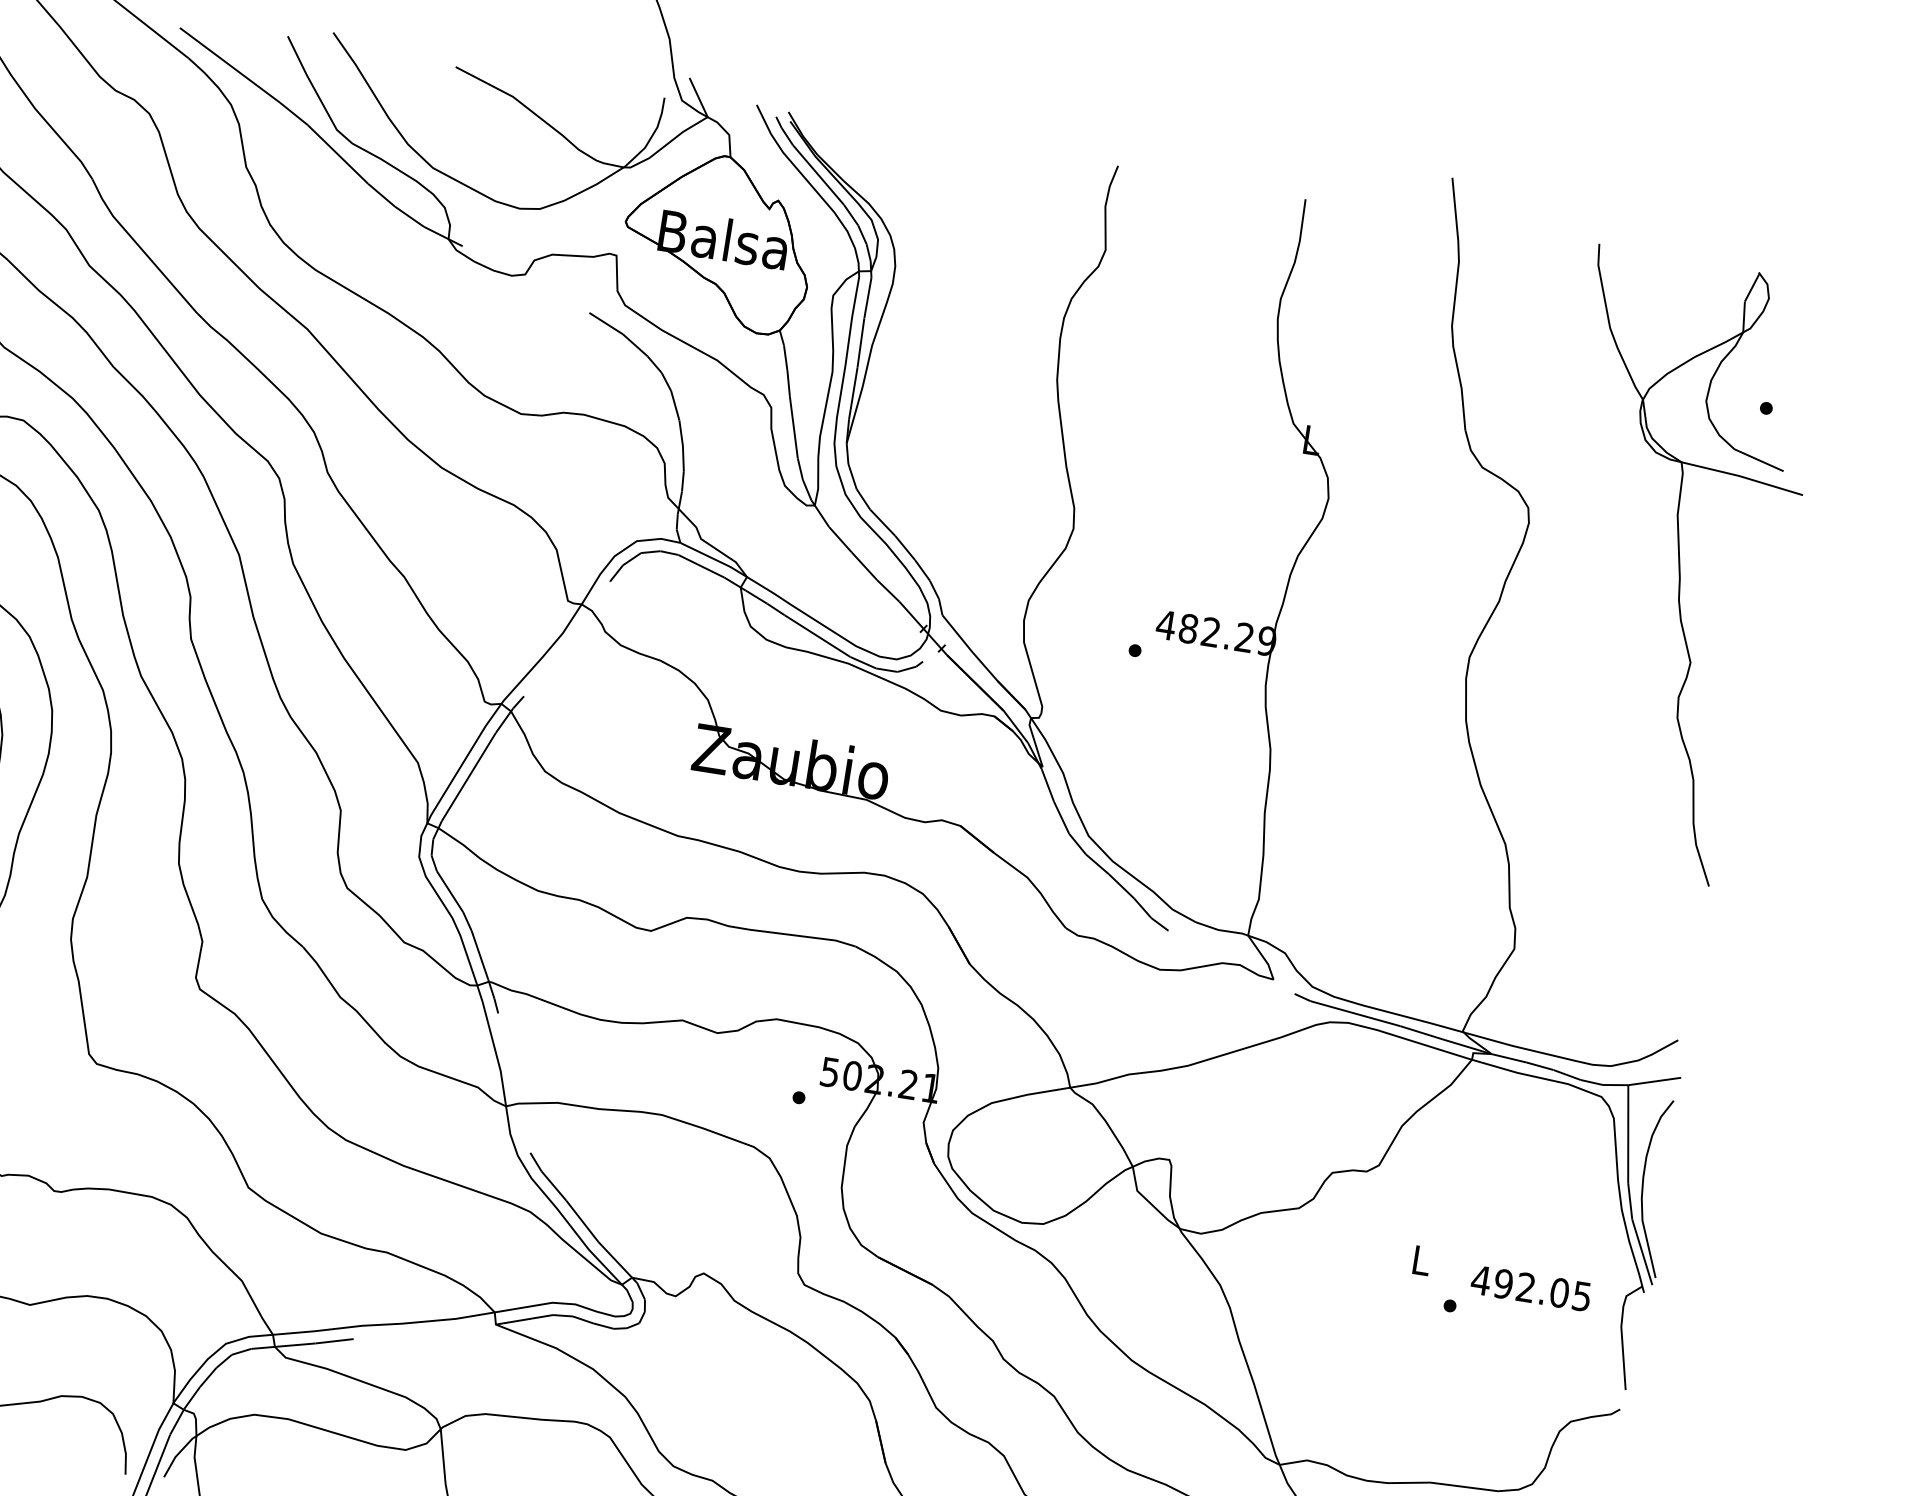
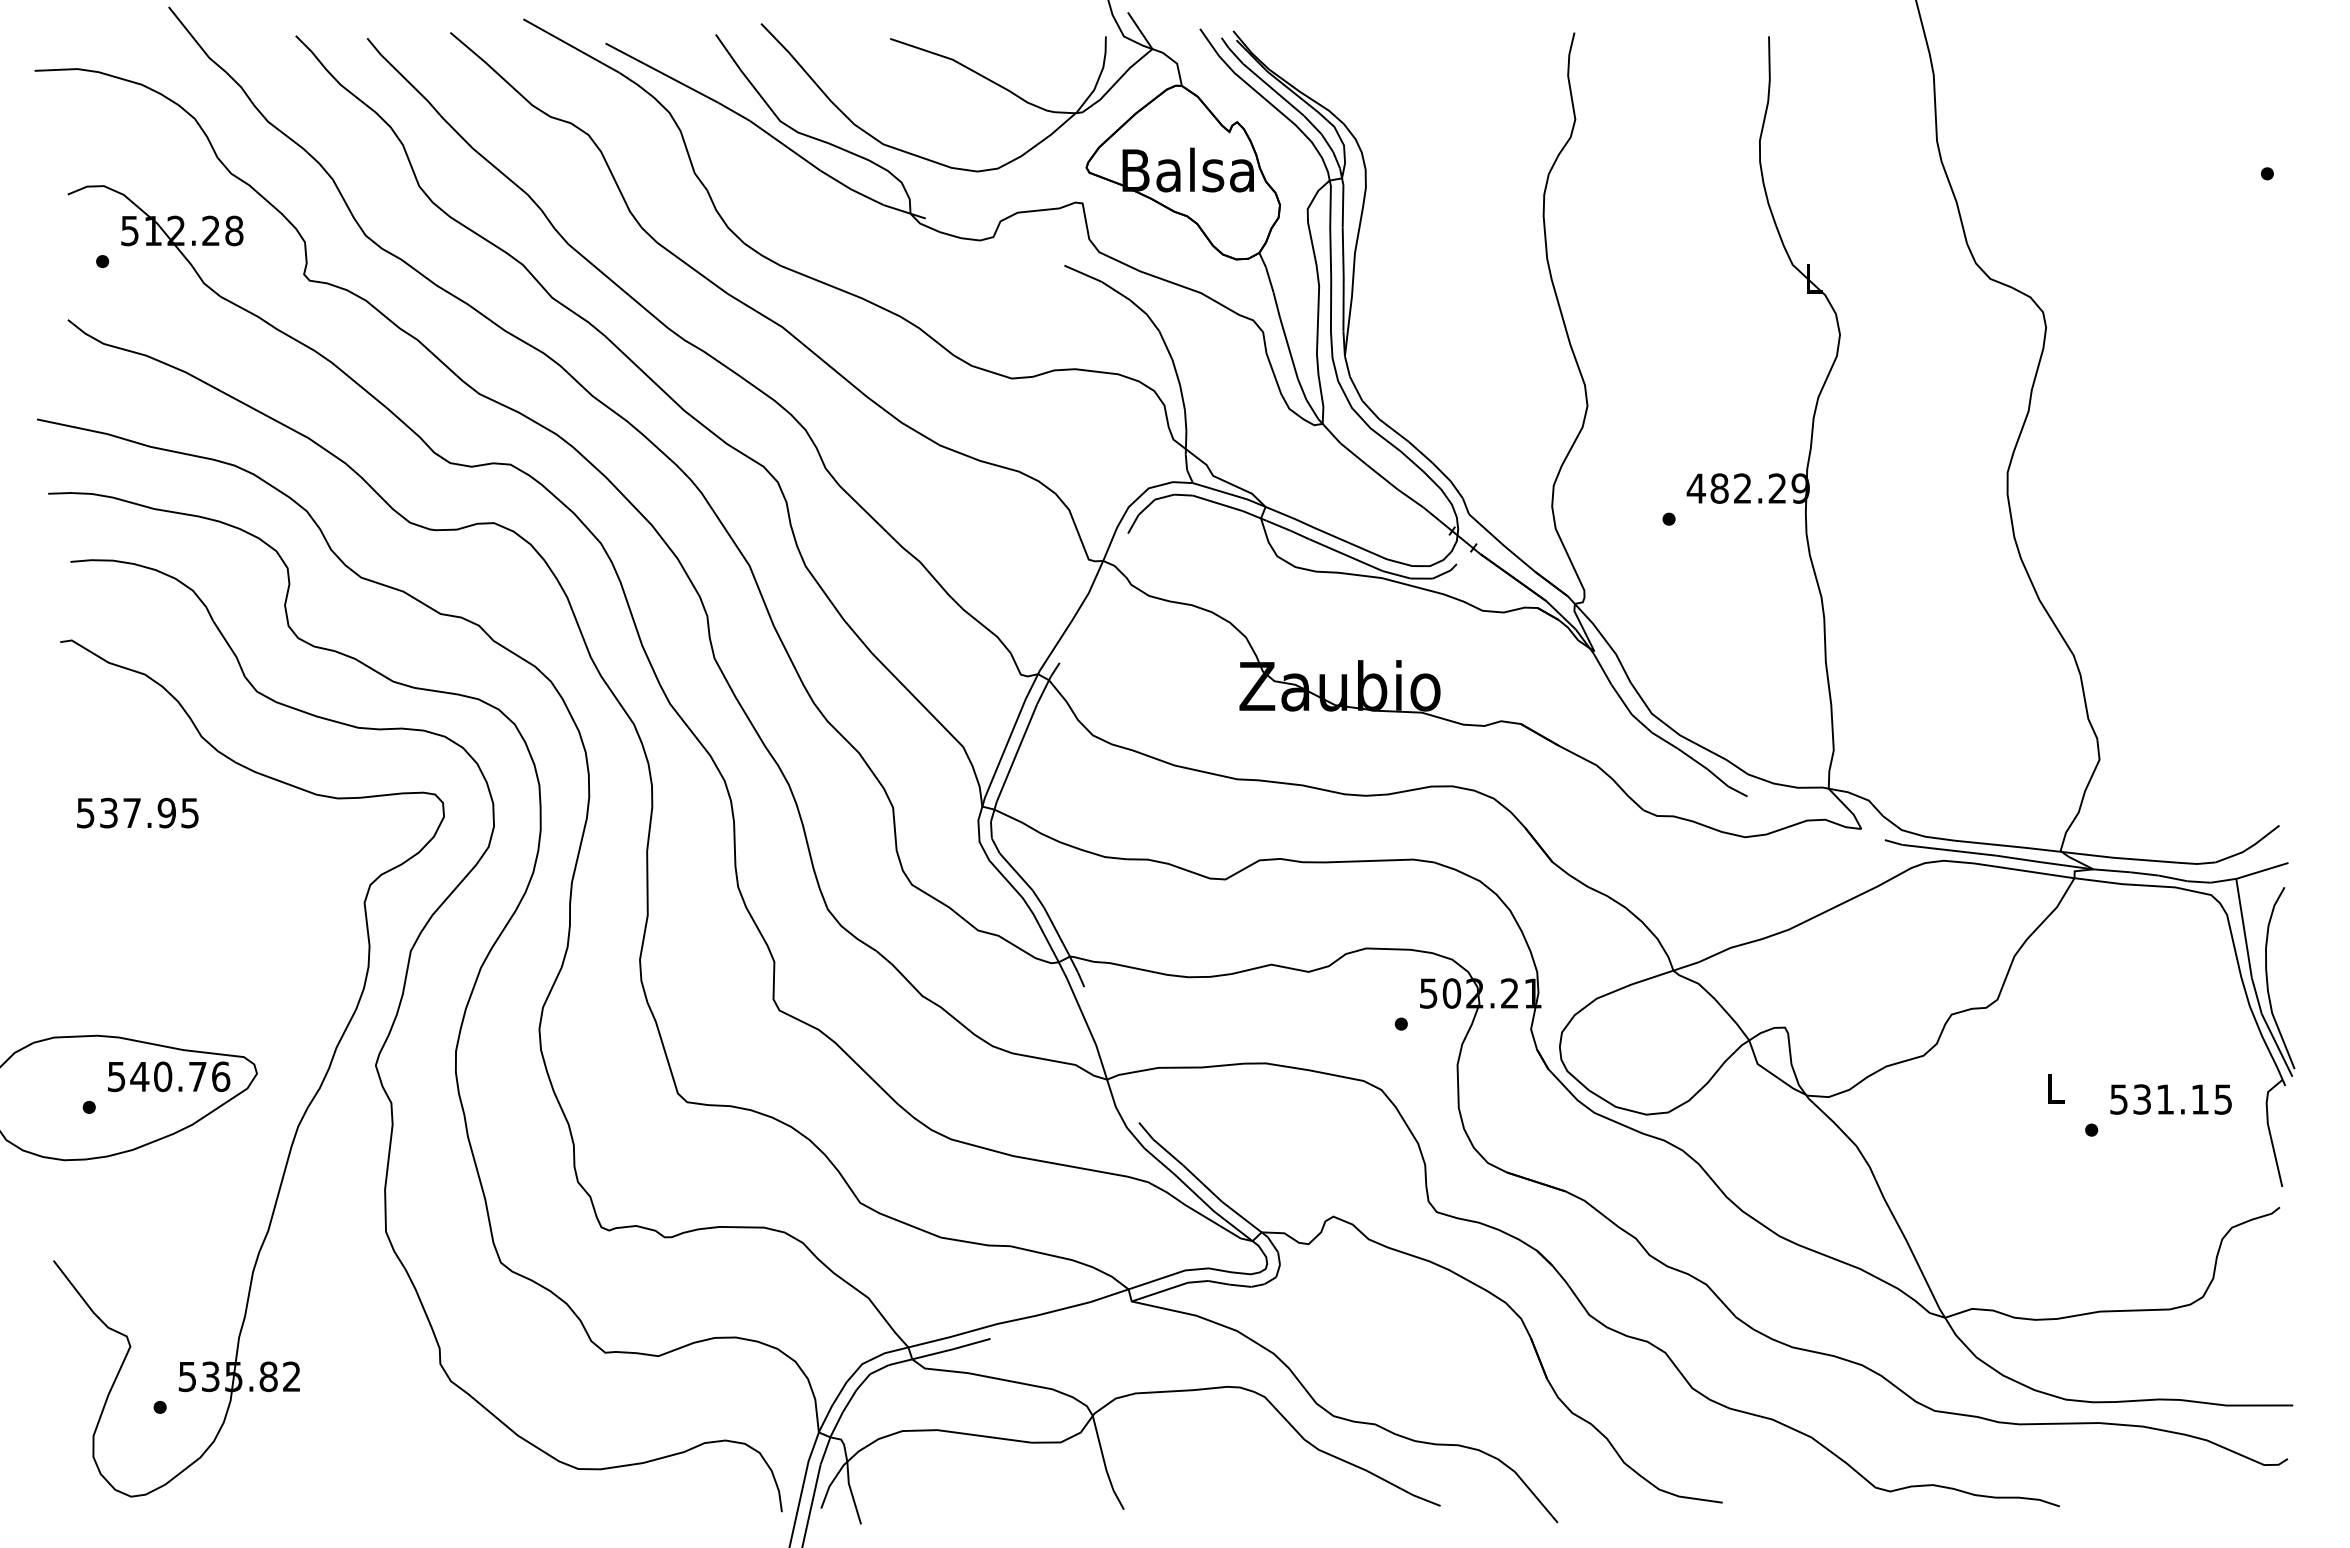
part: (1678, 565) -> (2203, 346), removed
text: (1520, 1286) -> (2159, 1099), 492.05 -> 531.15

